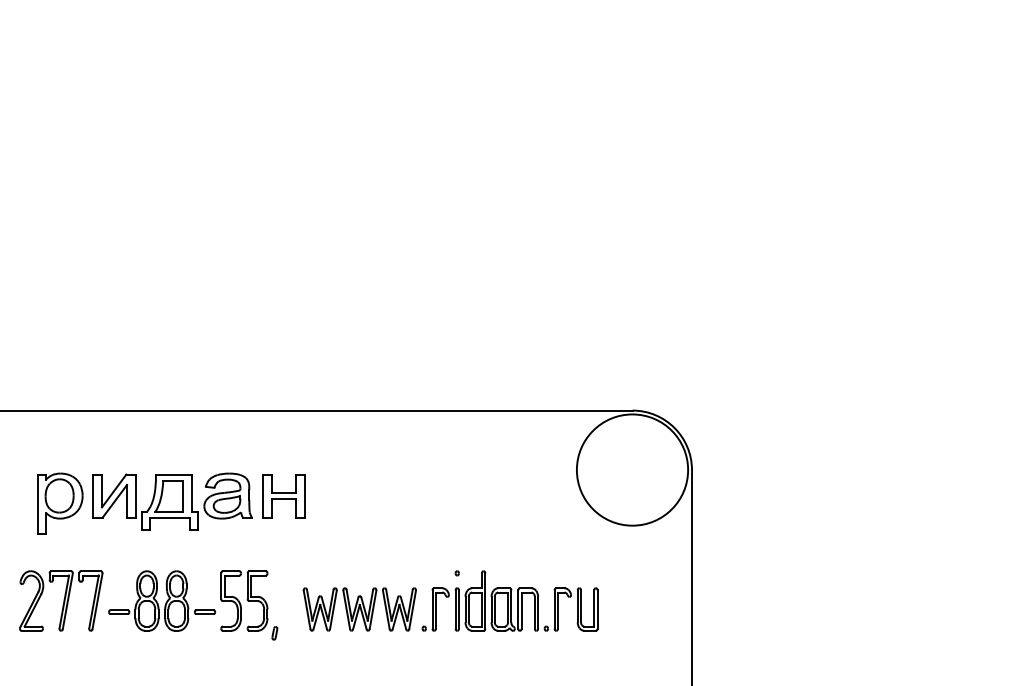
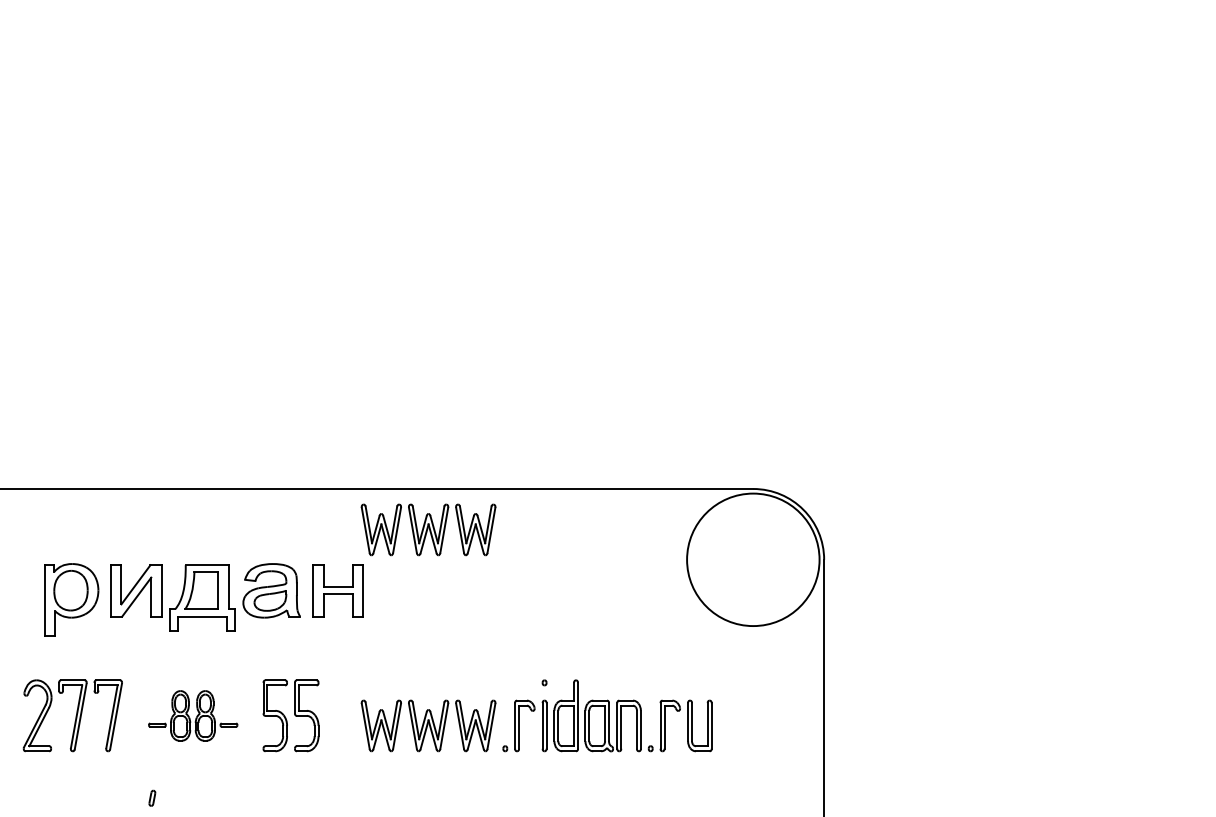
part: (359, 444) -> (428, 529), added
part: (162, 600) -> (193, 715), size x0.7
part: (274, 632) -> (152, 797), moved

